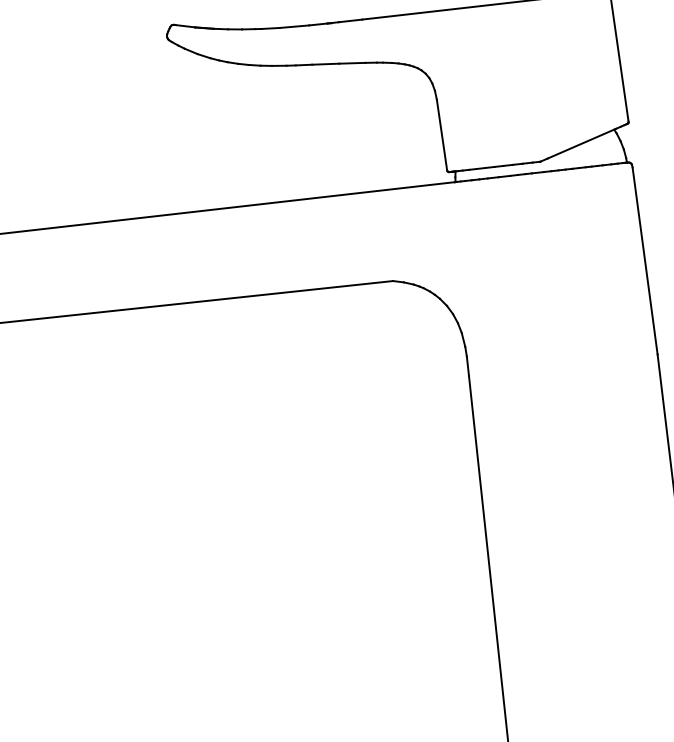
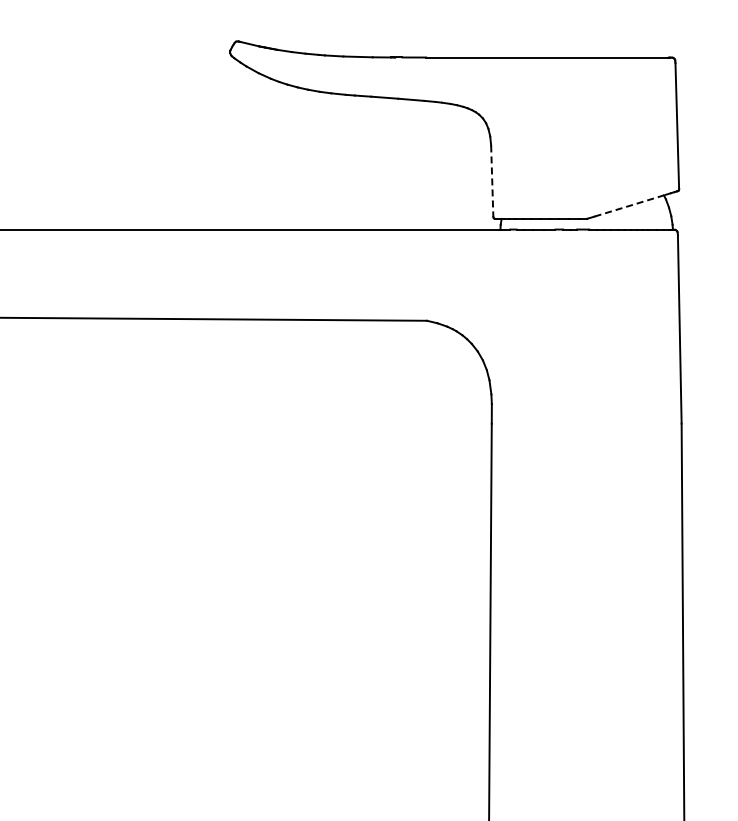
line: (442, 135) -> (492, 181), solid -> dashed
line: (582, 143) -> (630, 205), solid -> dashed

